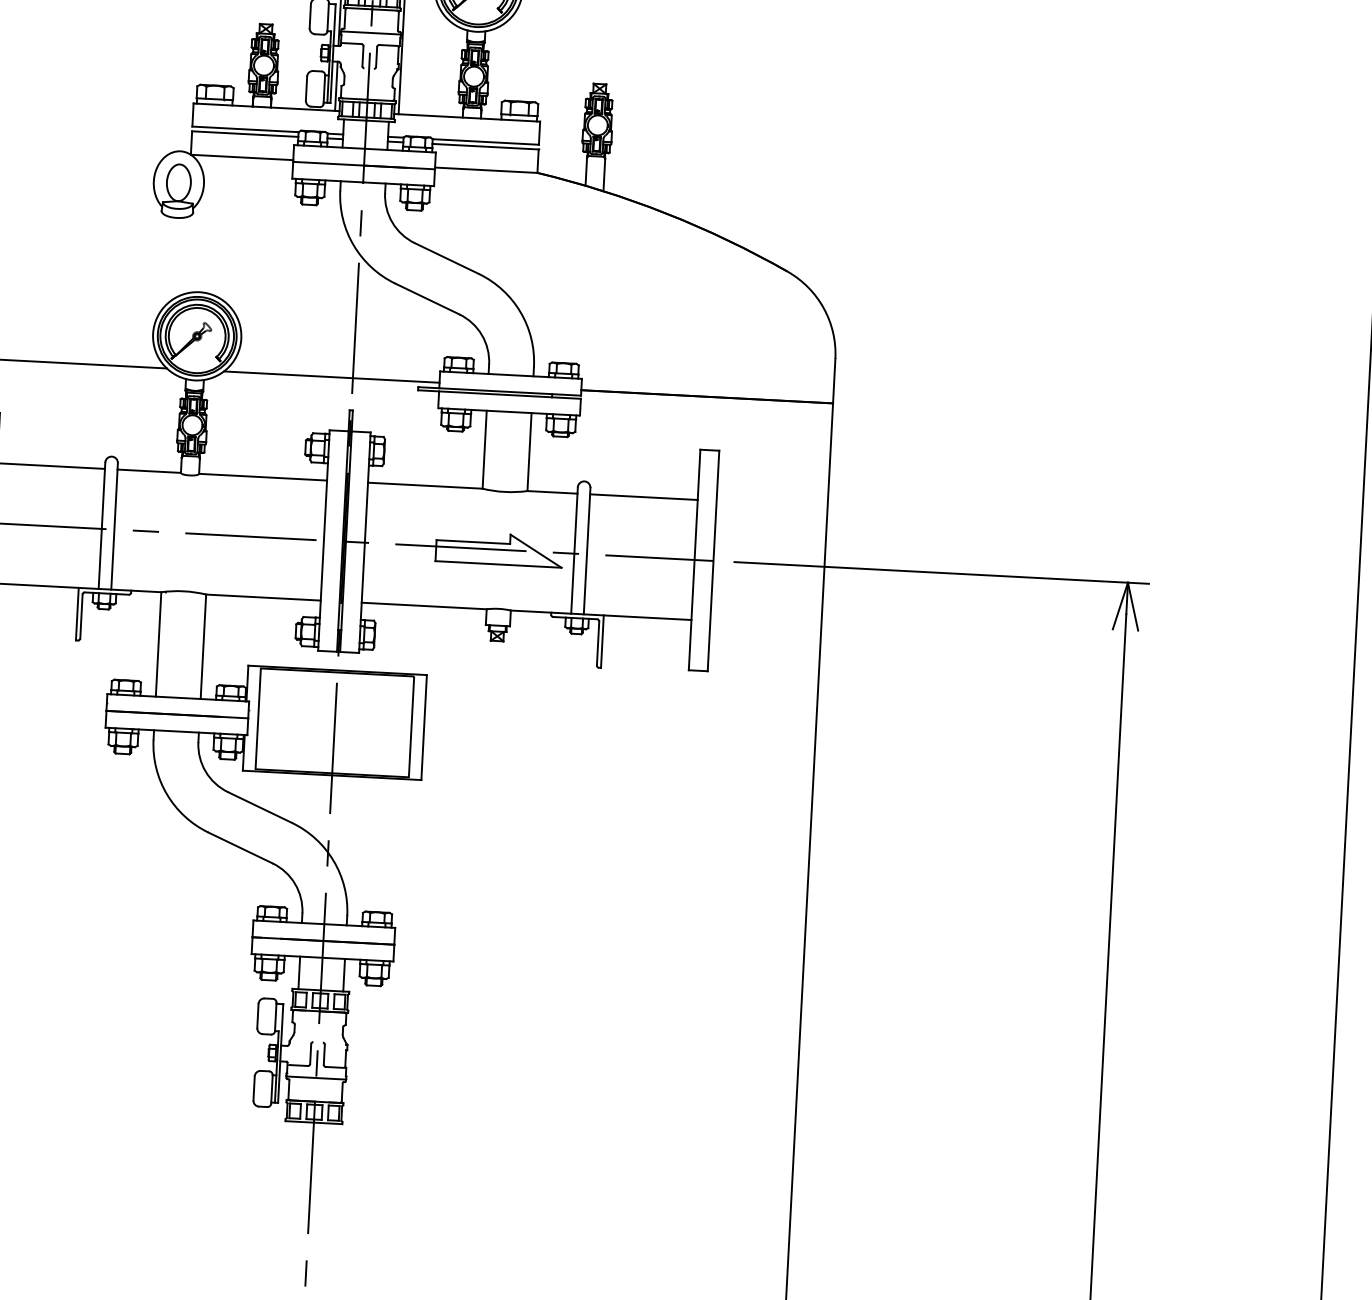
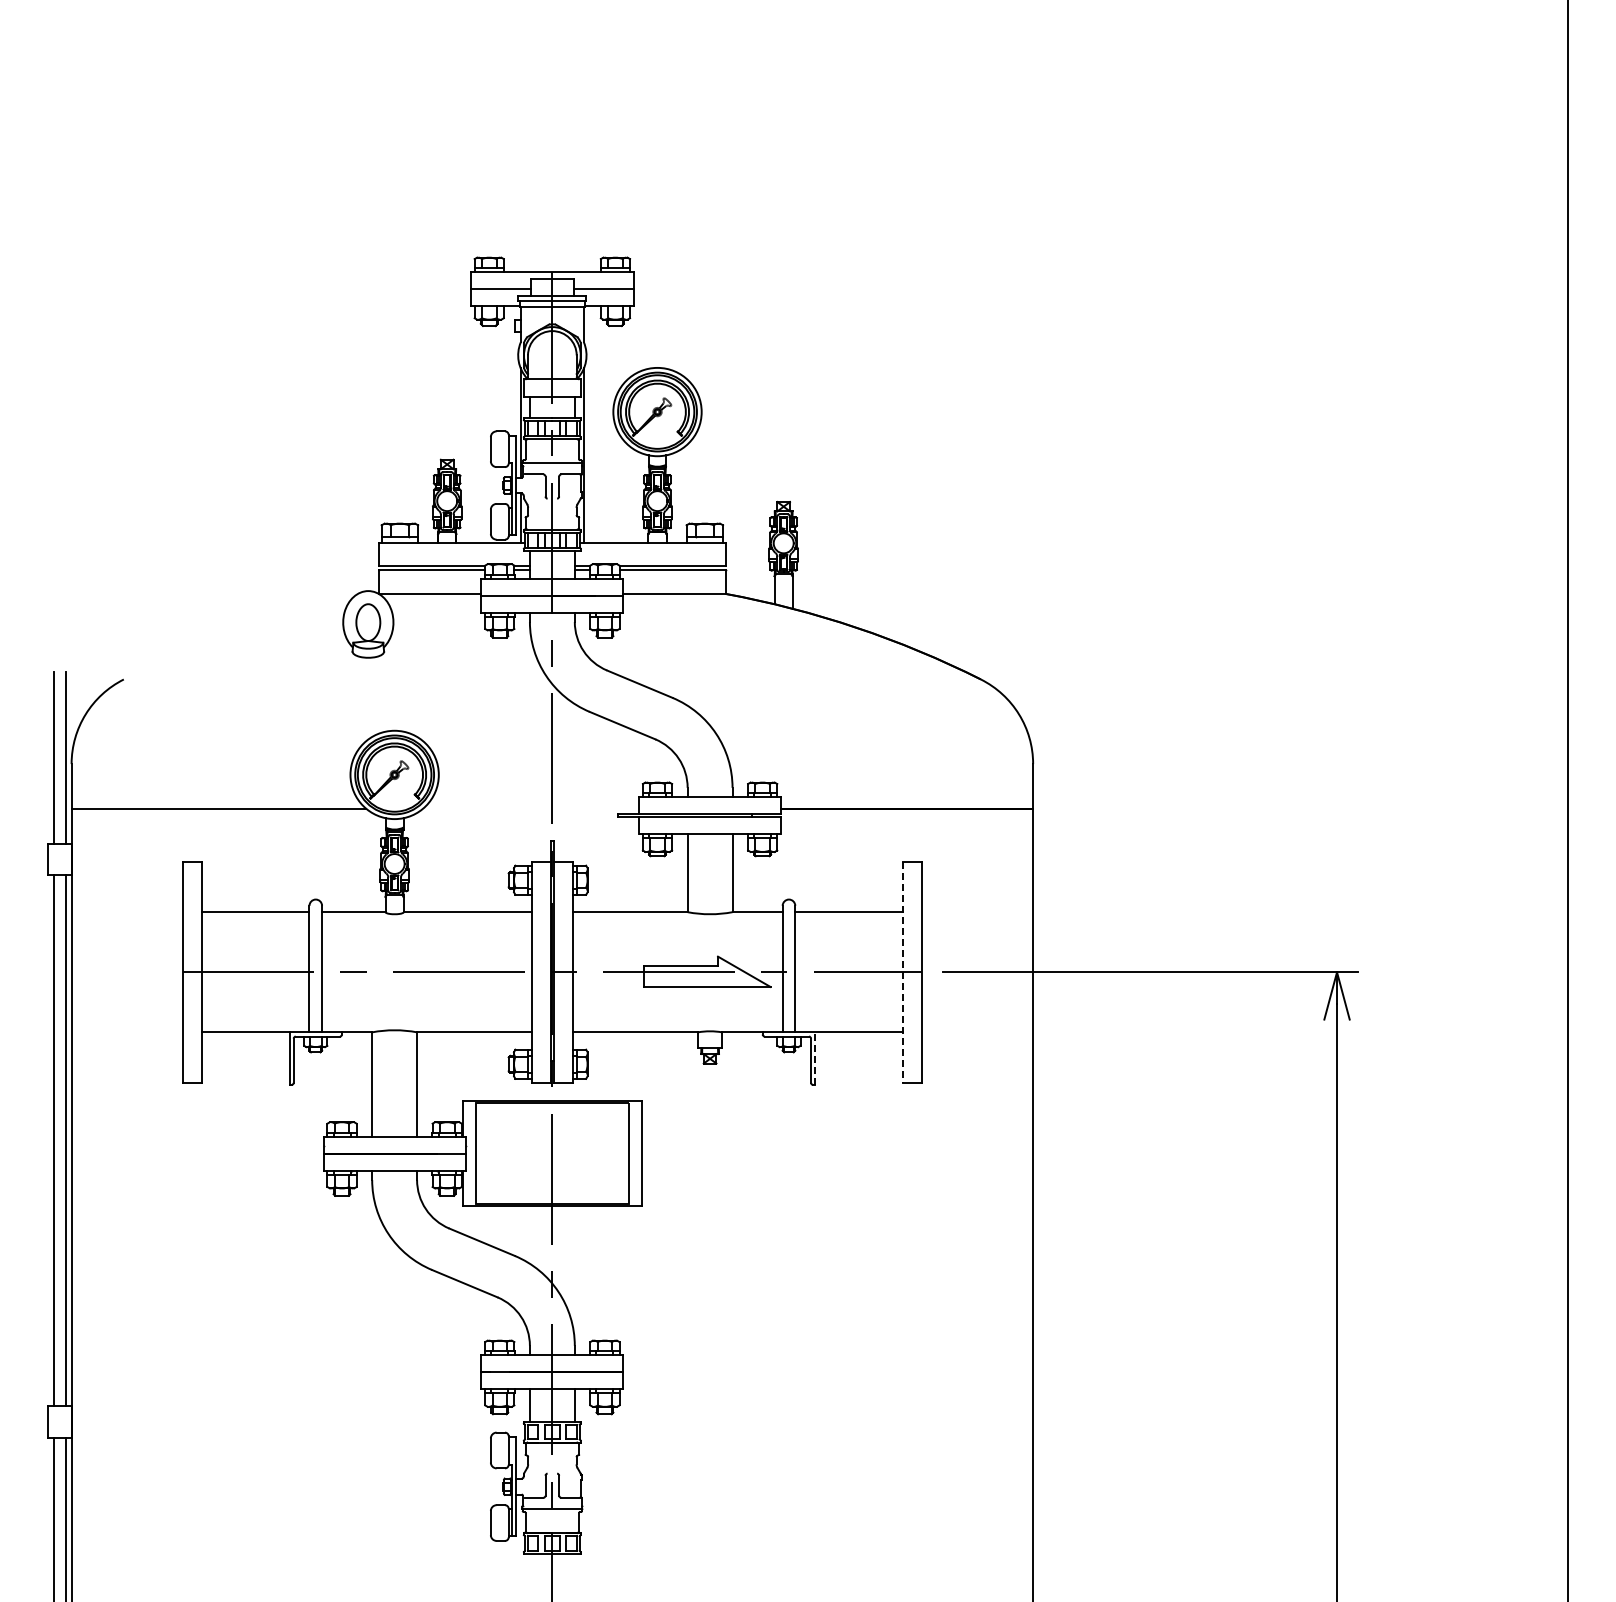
line: (332, 377) -> (531, 808), removed
line: (695, 560) -> (903, 972), solid -> dashed
line: (602, 641) -> (815, 1058), solid -> dashed

